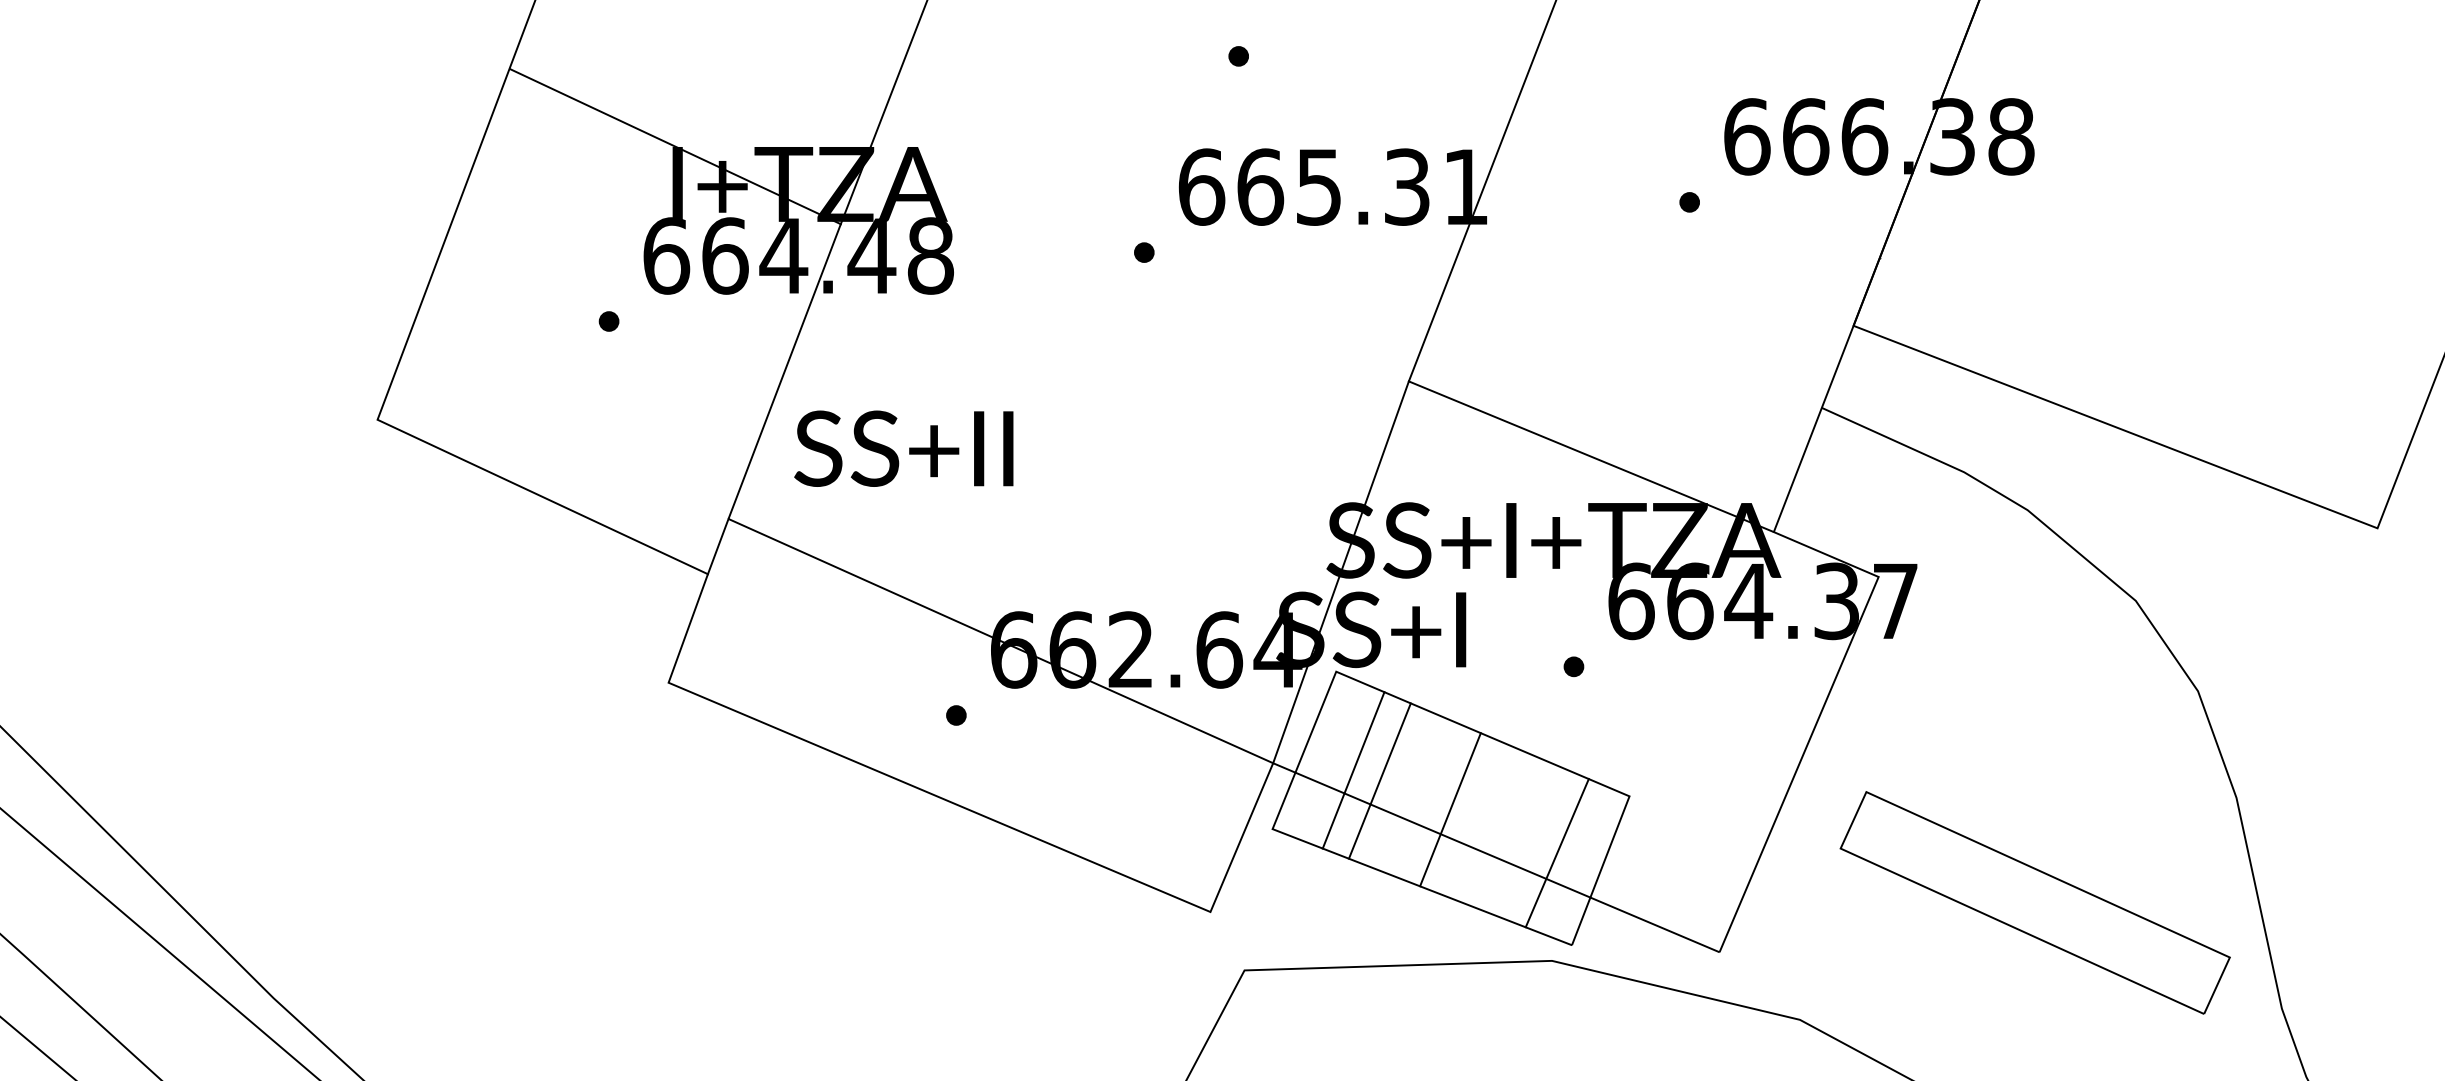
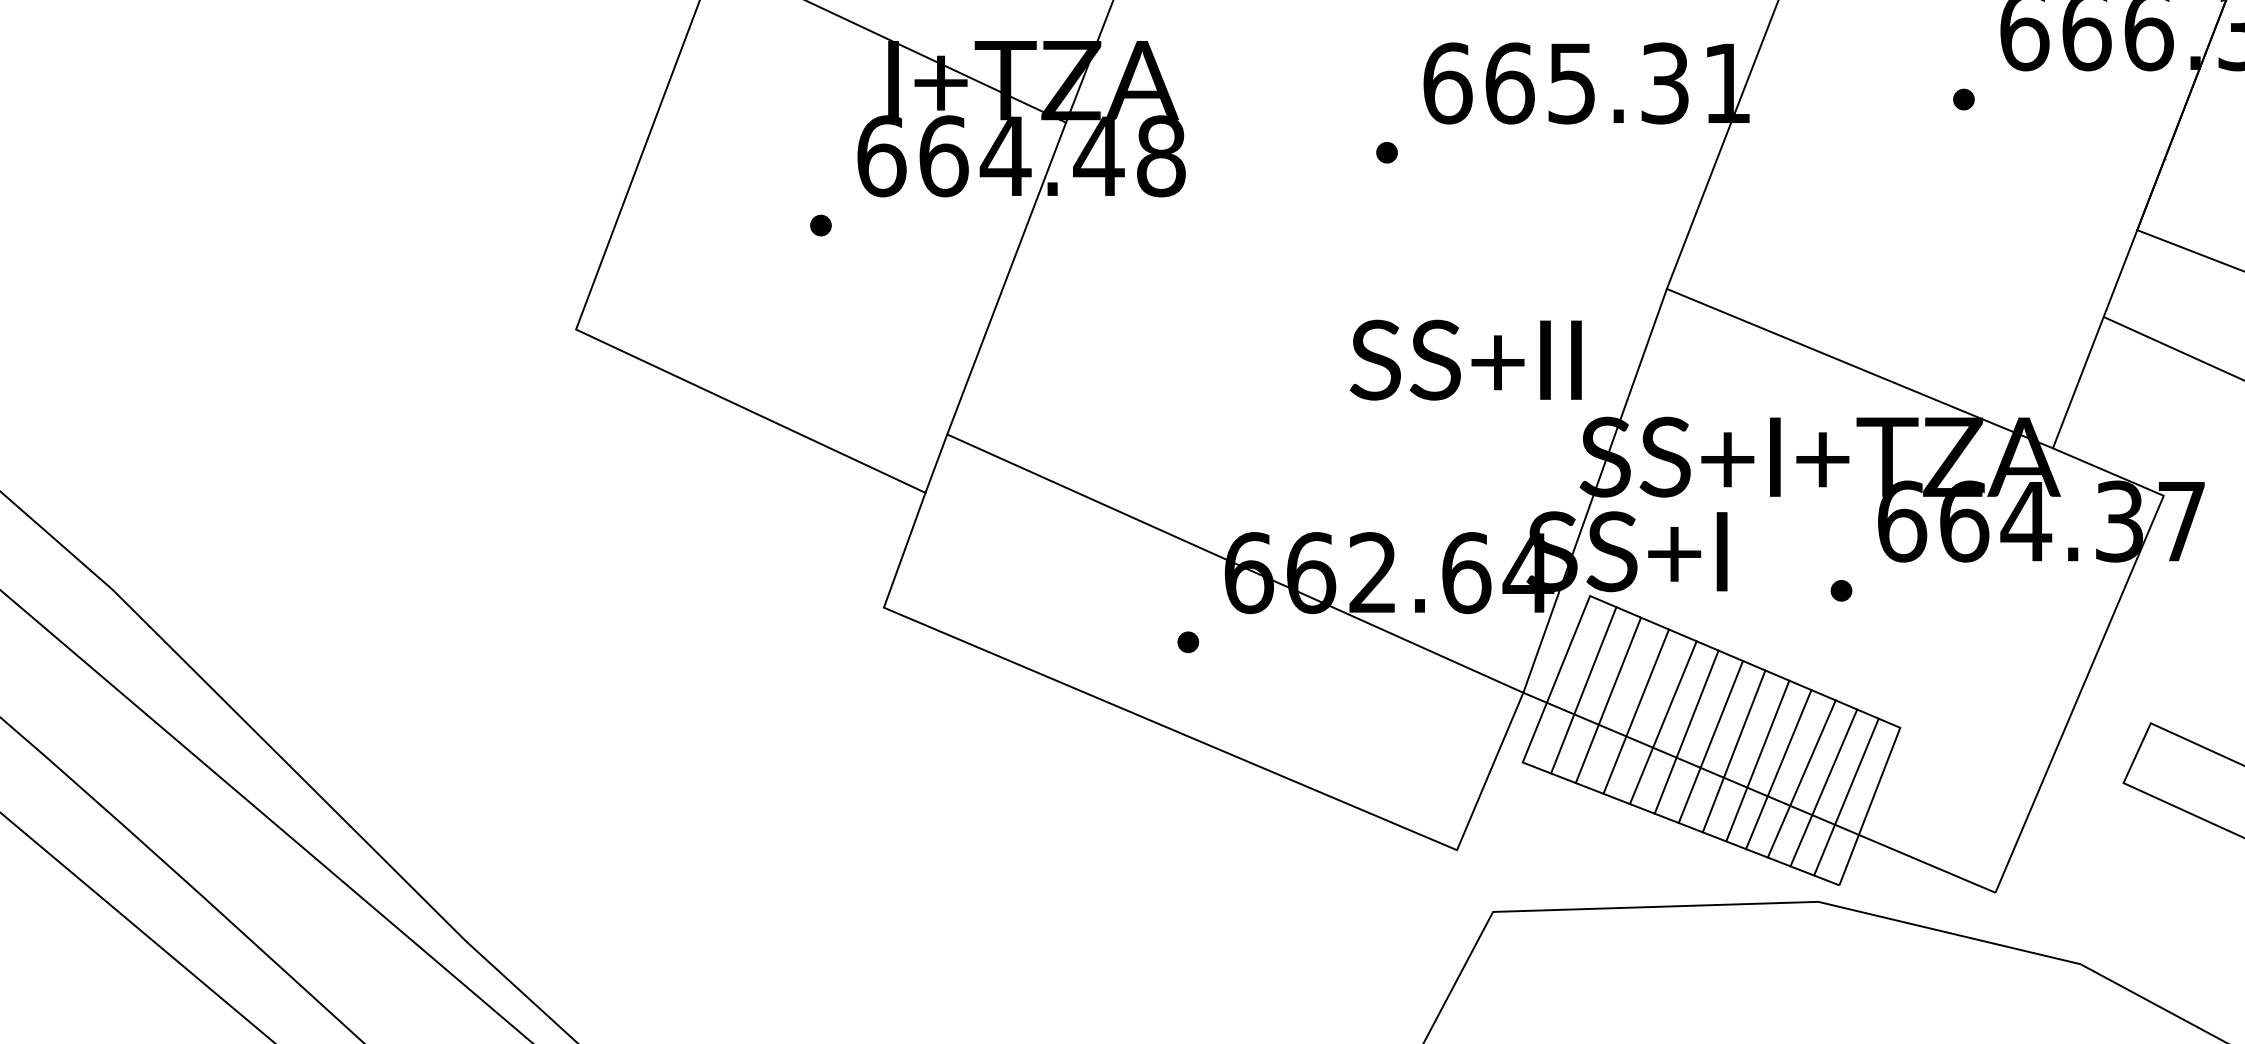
text: (903, 448) -> (1465, 359), moved
line: (1330, 760) -> (1583, 689), added
line: (1405, 791) -> (1663, 722), added
line: (1427, 800) -> (1686, 732), added
line: (1471, 818) -> (1733, 751), added
line: (1494, 827) -> (1757, 760), added
line: (1514, 835) -> (1778, 769), added
line: (1536, 844) -> (1801, 778), added
line: (1578, 861) -> (1846, 796), added

